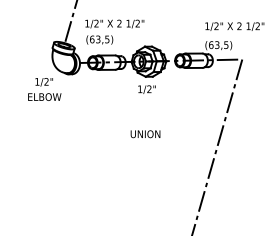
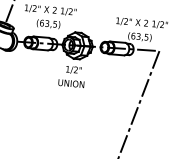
text: (234, 26) -> (141, 23), moved
text: (99, 39) -> (48, 23), moved
text: (145, 134) -> (71, 83), moved

